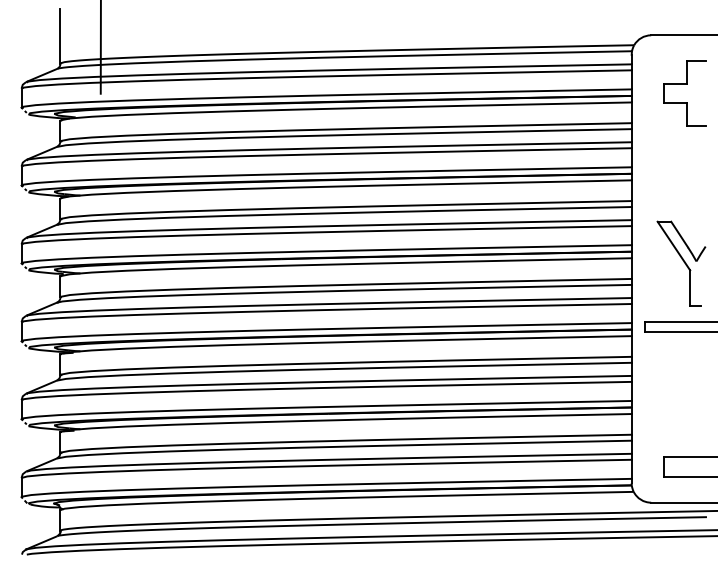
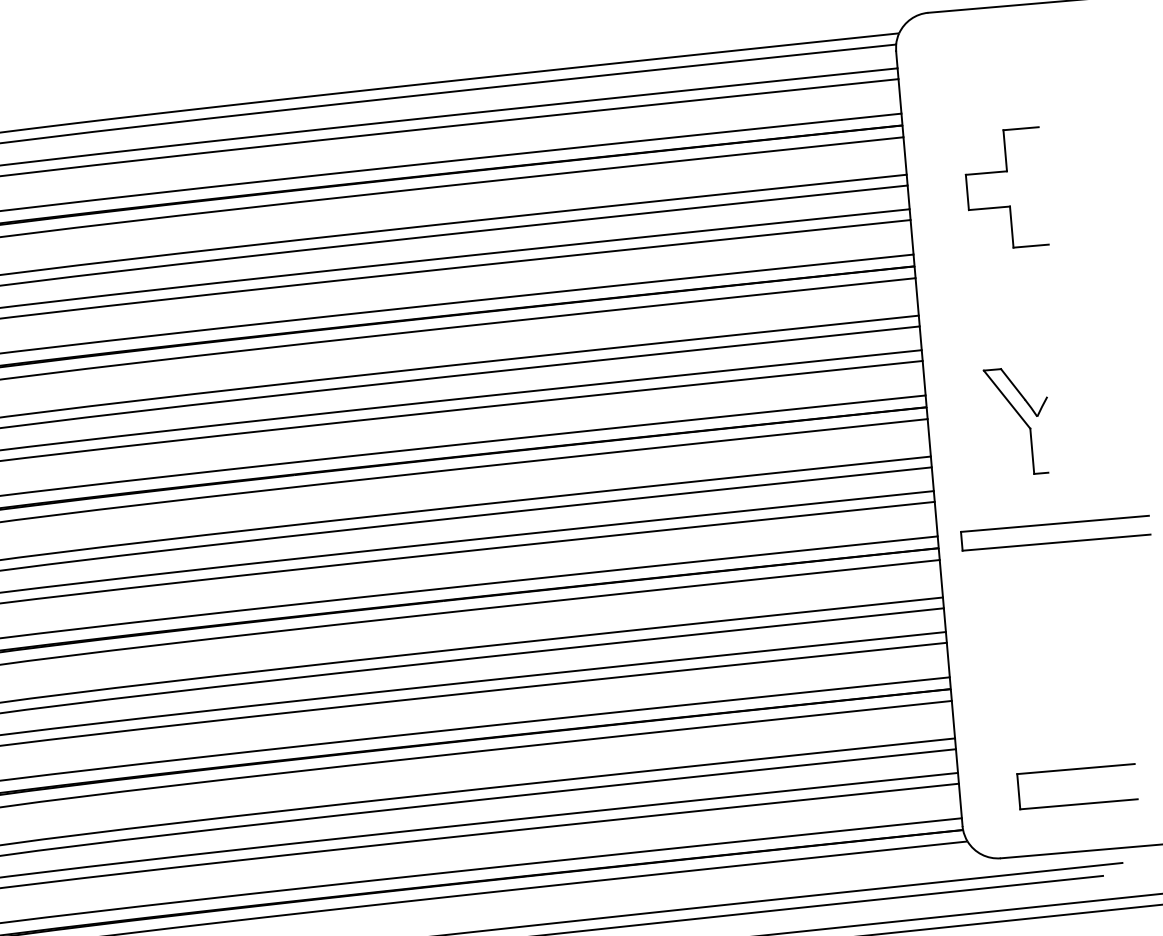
part: (684, 84) -> (1002, 172), moved
part: (681, 263) -> (1018, 420), size x0.7

